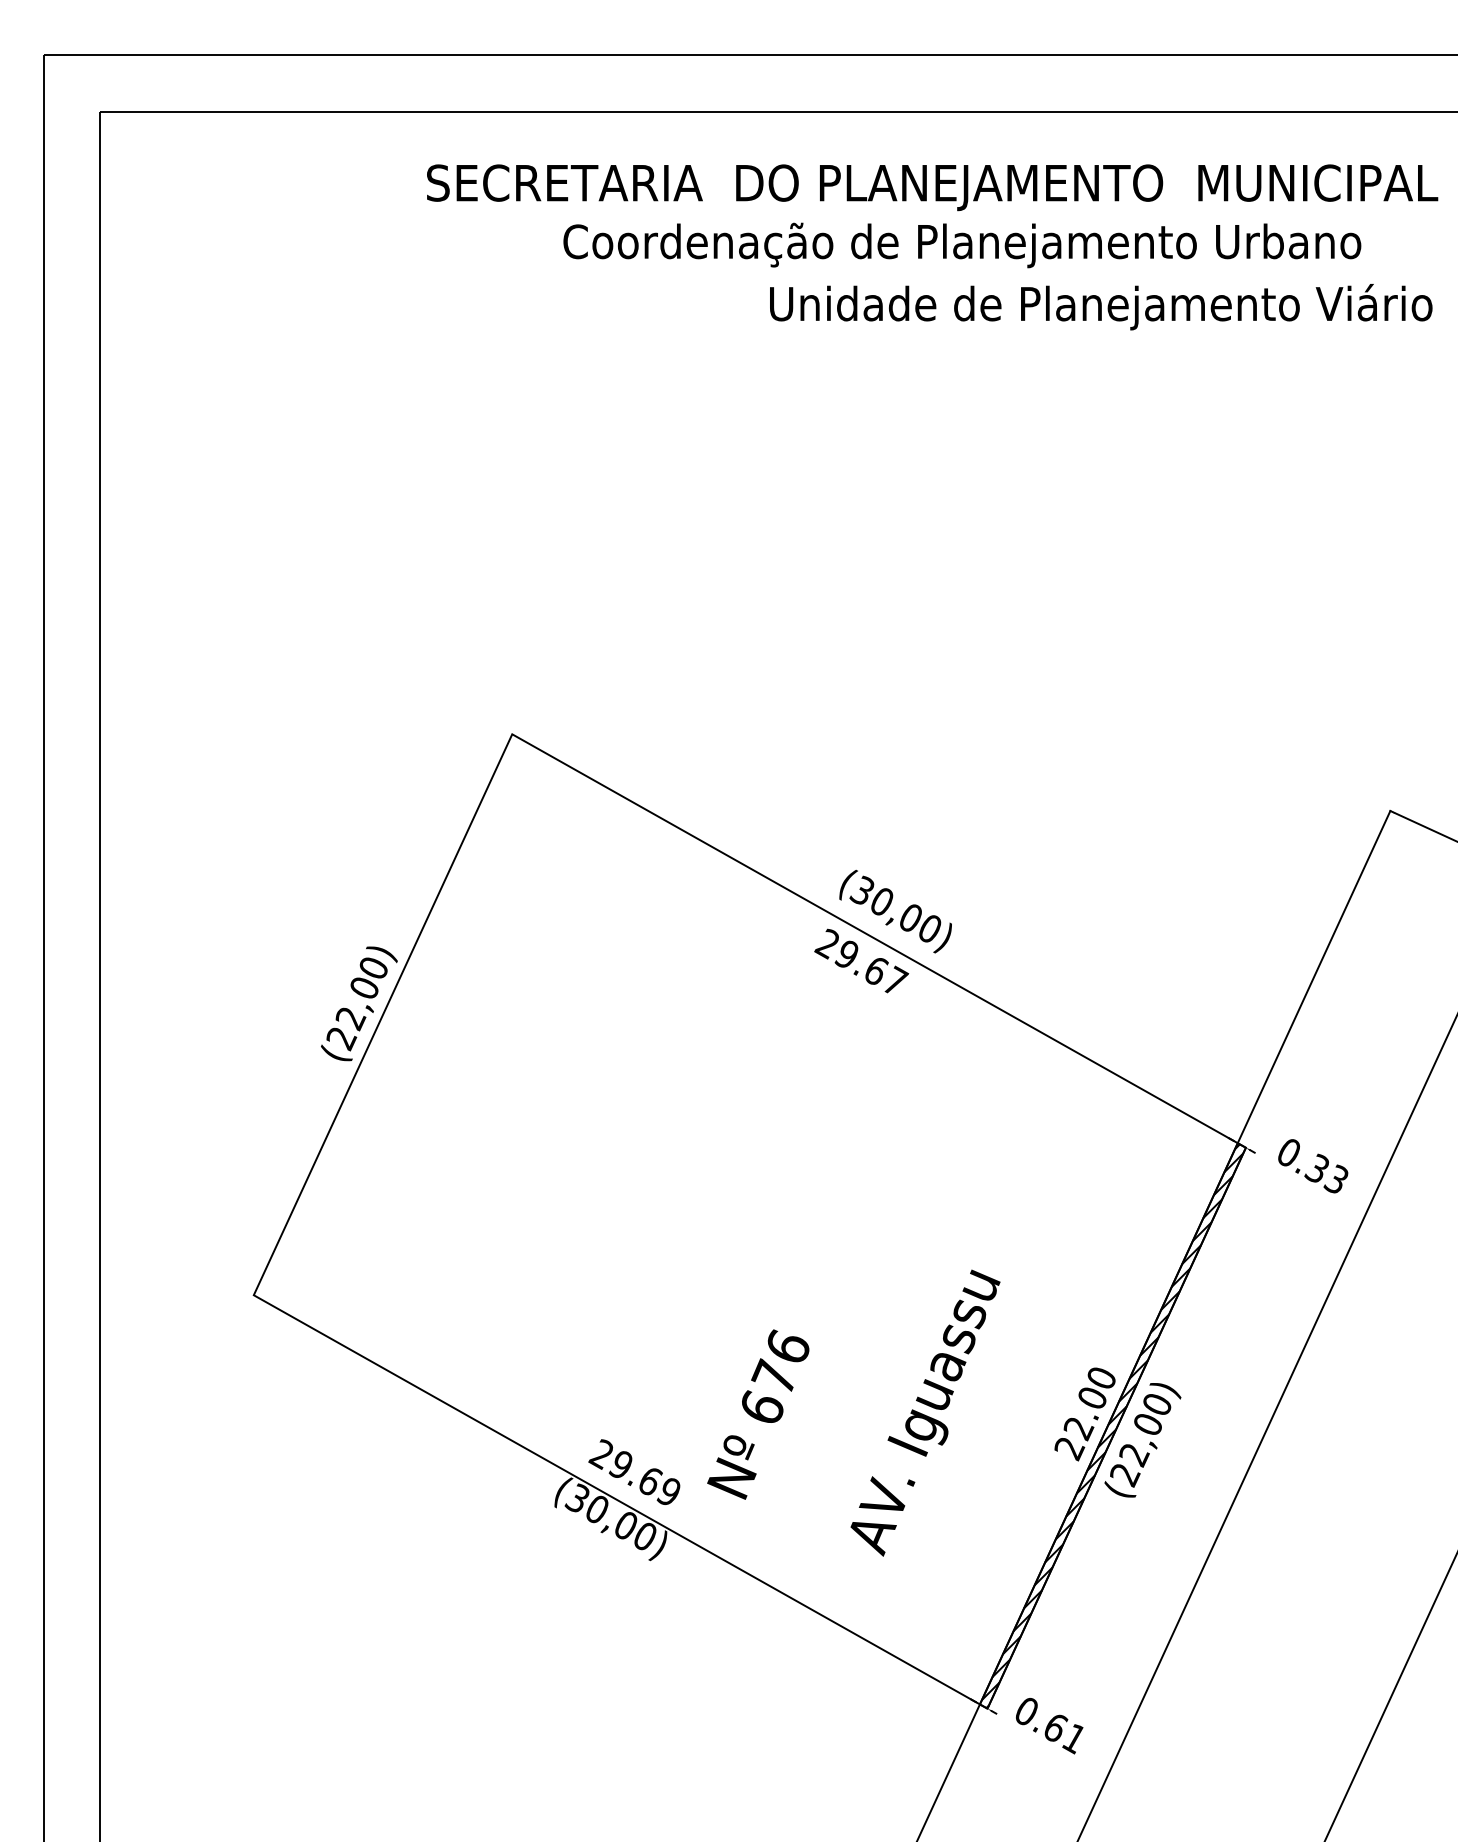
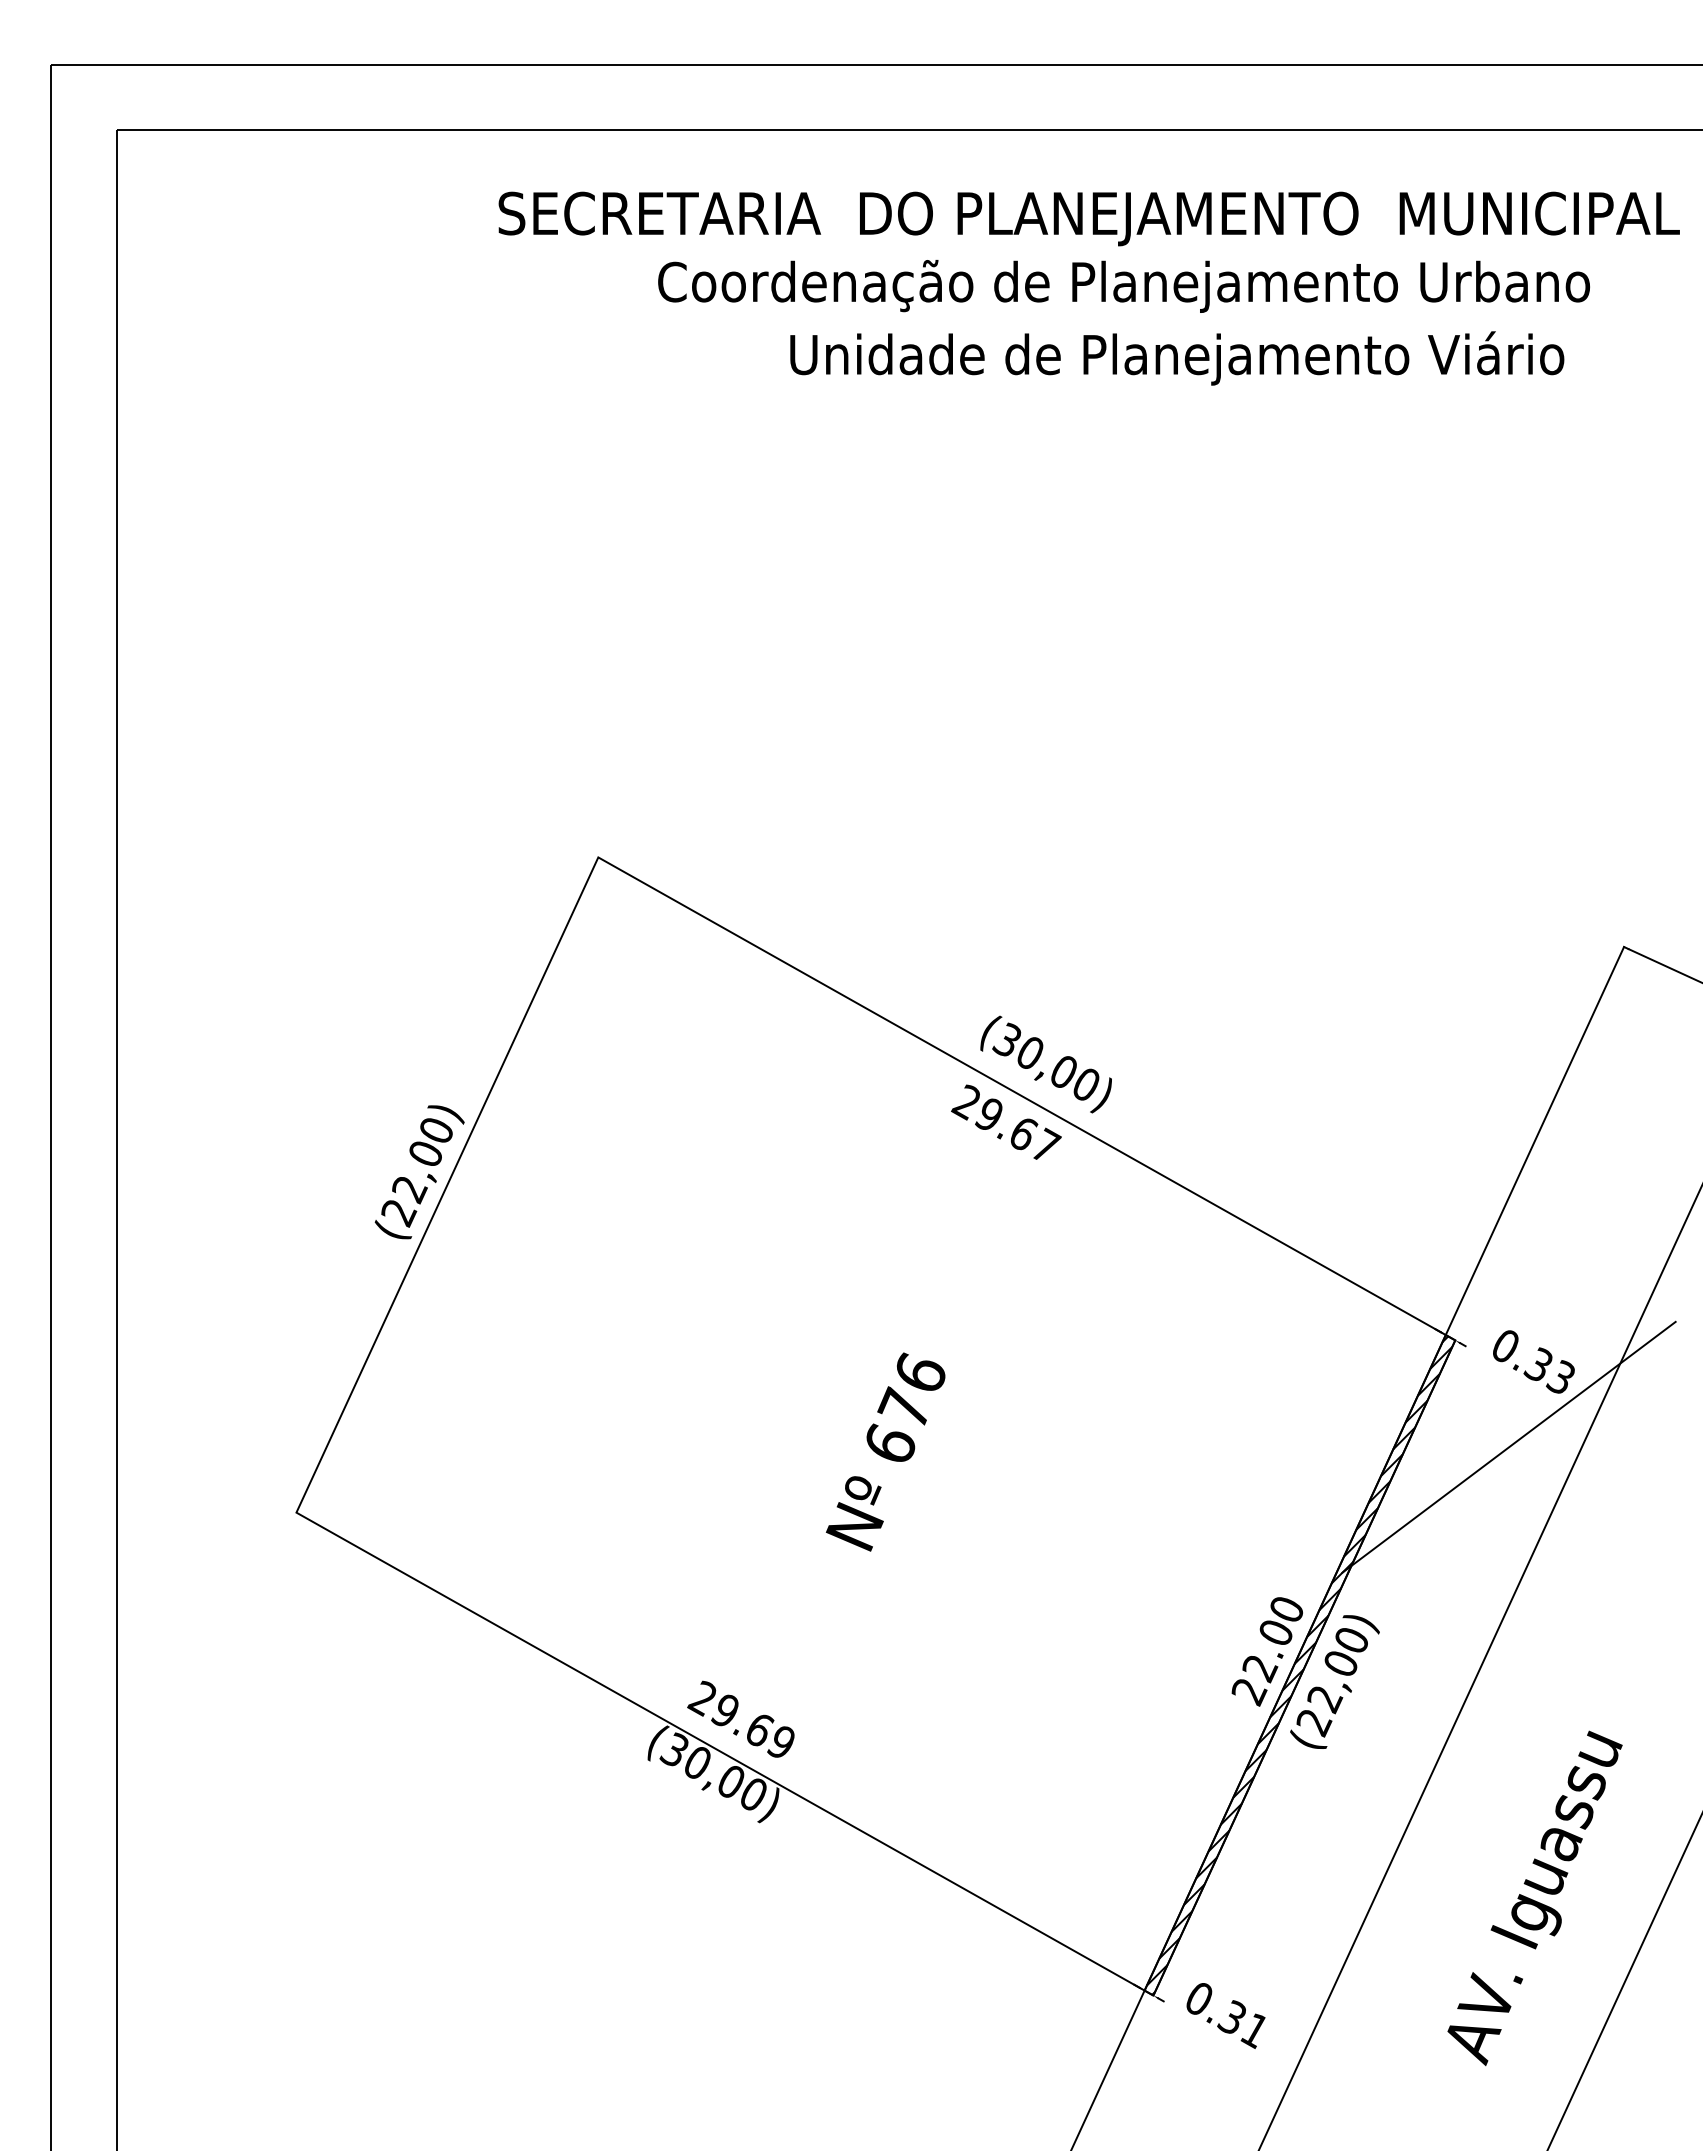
text: (1101, 307) -> (1177, 358), moved
line: (1291, 1238) -> (1508, 1446), added
text: (925, 1413) -> (1534, 1898), moved
text: (758, 1414) -> (885, 1451), moved
text: (1055, 1727) -> (1232, 2017), 0.61 -> 0.31

